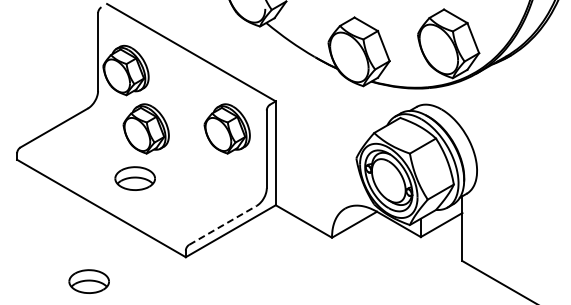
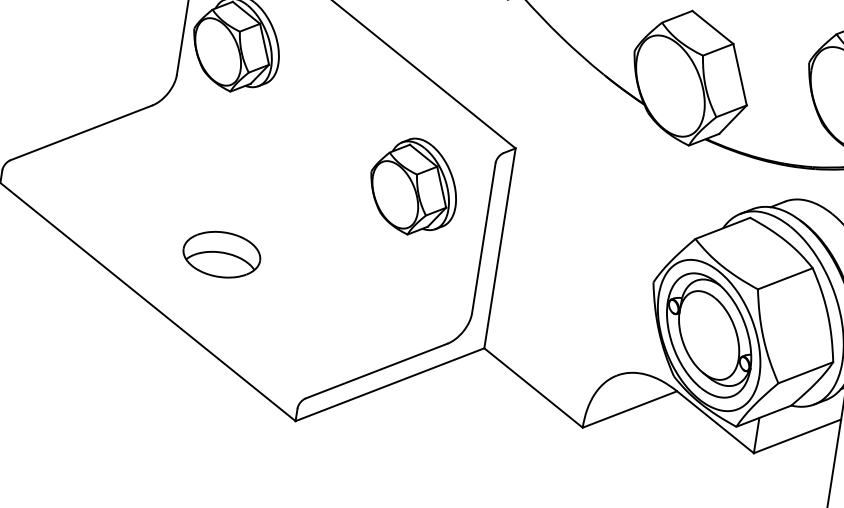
part: (145, 128) -> (256, 161), removed
line: (222, 225) -> (375, 371), dashed -> solid
part: (88, 281) -> (101, 438), removed

